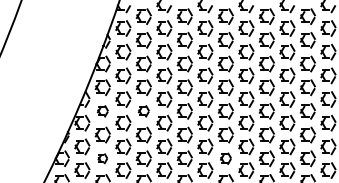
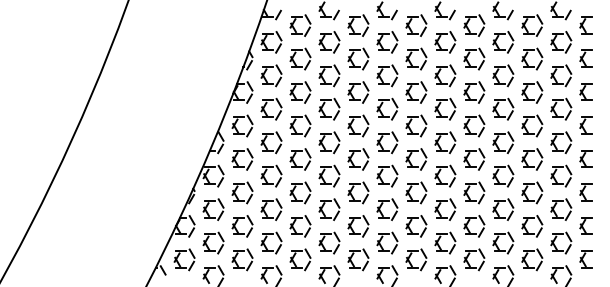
part: (102, 111) -> (242, 159), size x1.43
part: (143, 111) -> (300, 159), size x1.43
part: (102, 158) -> (242, 226), size x1.67
part: (225, 158) -> (416, 226), size x1.43

